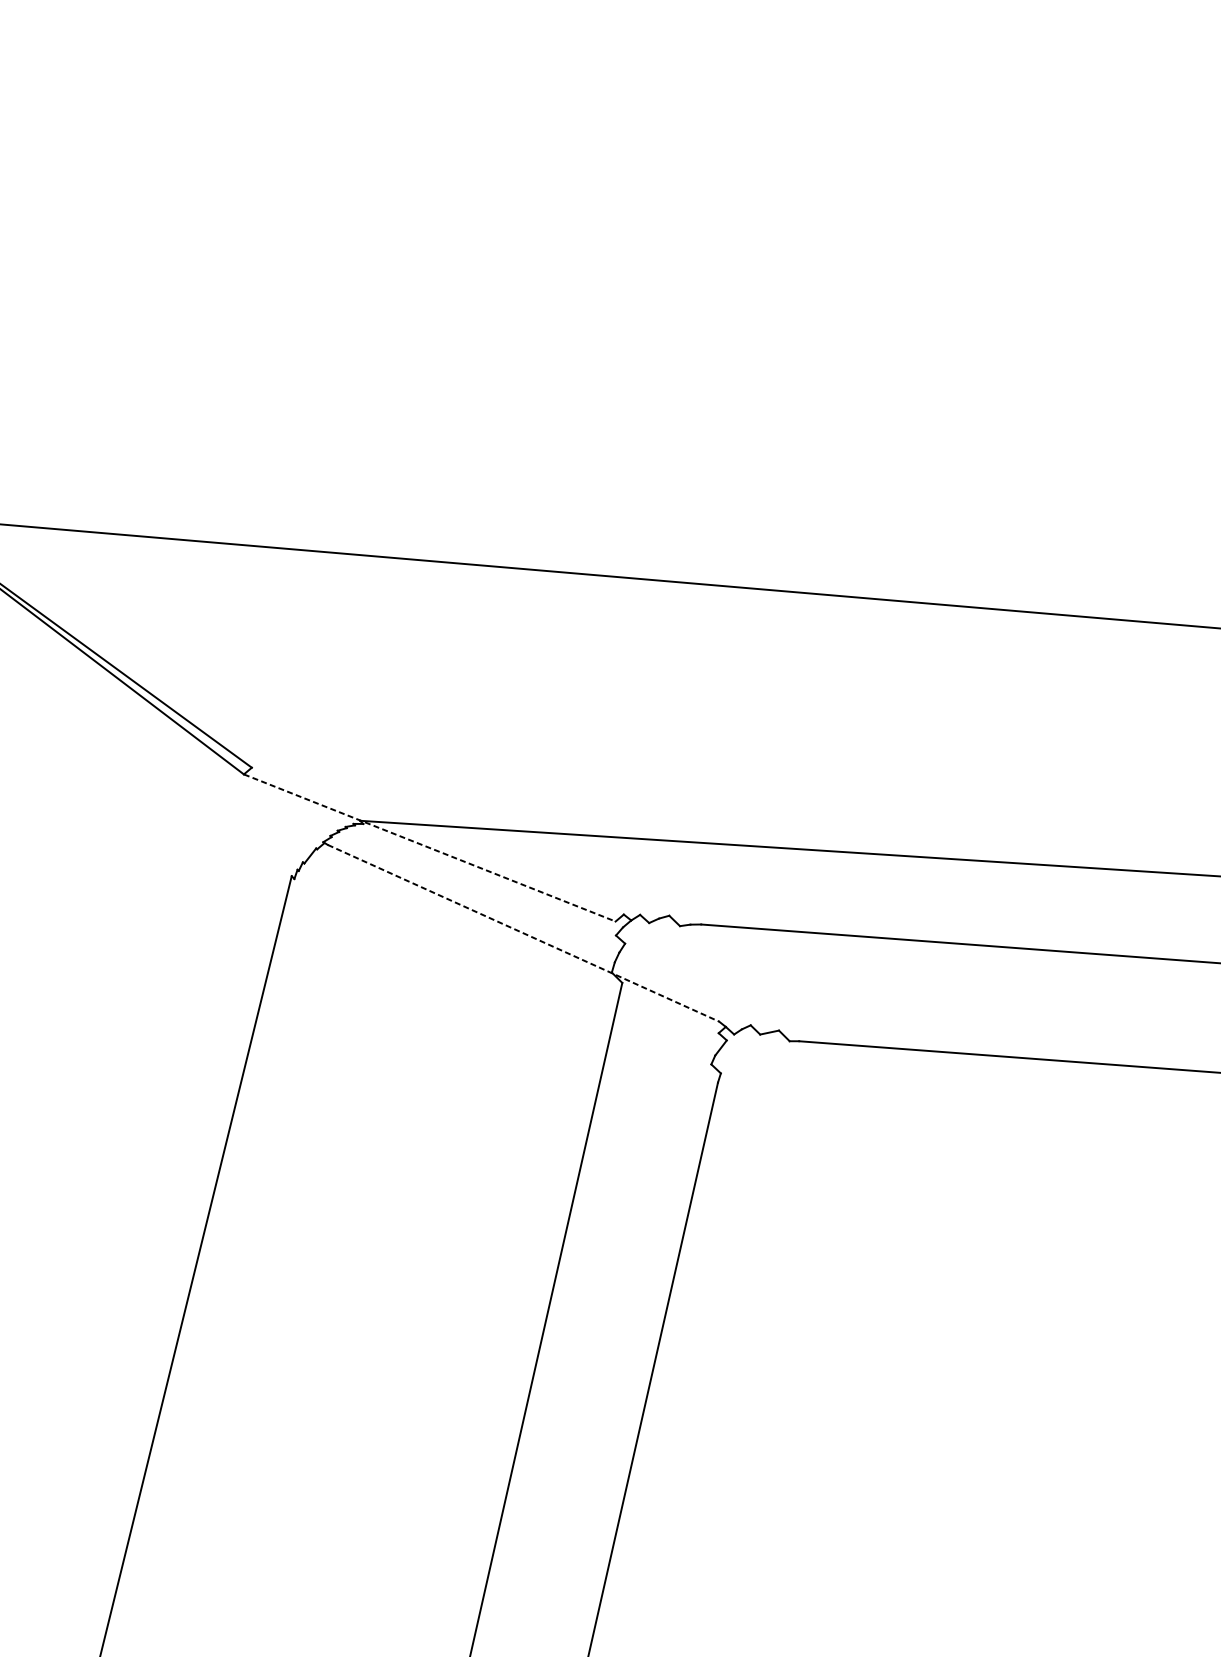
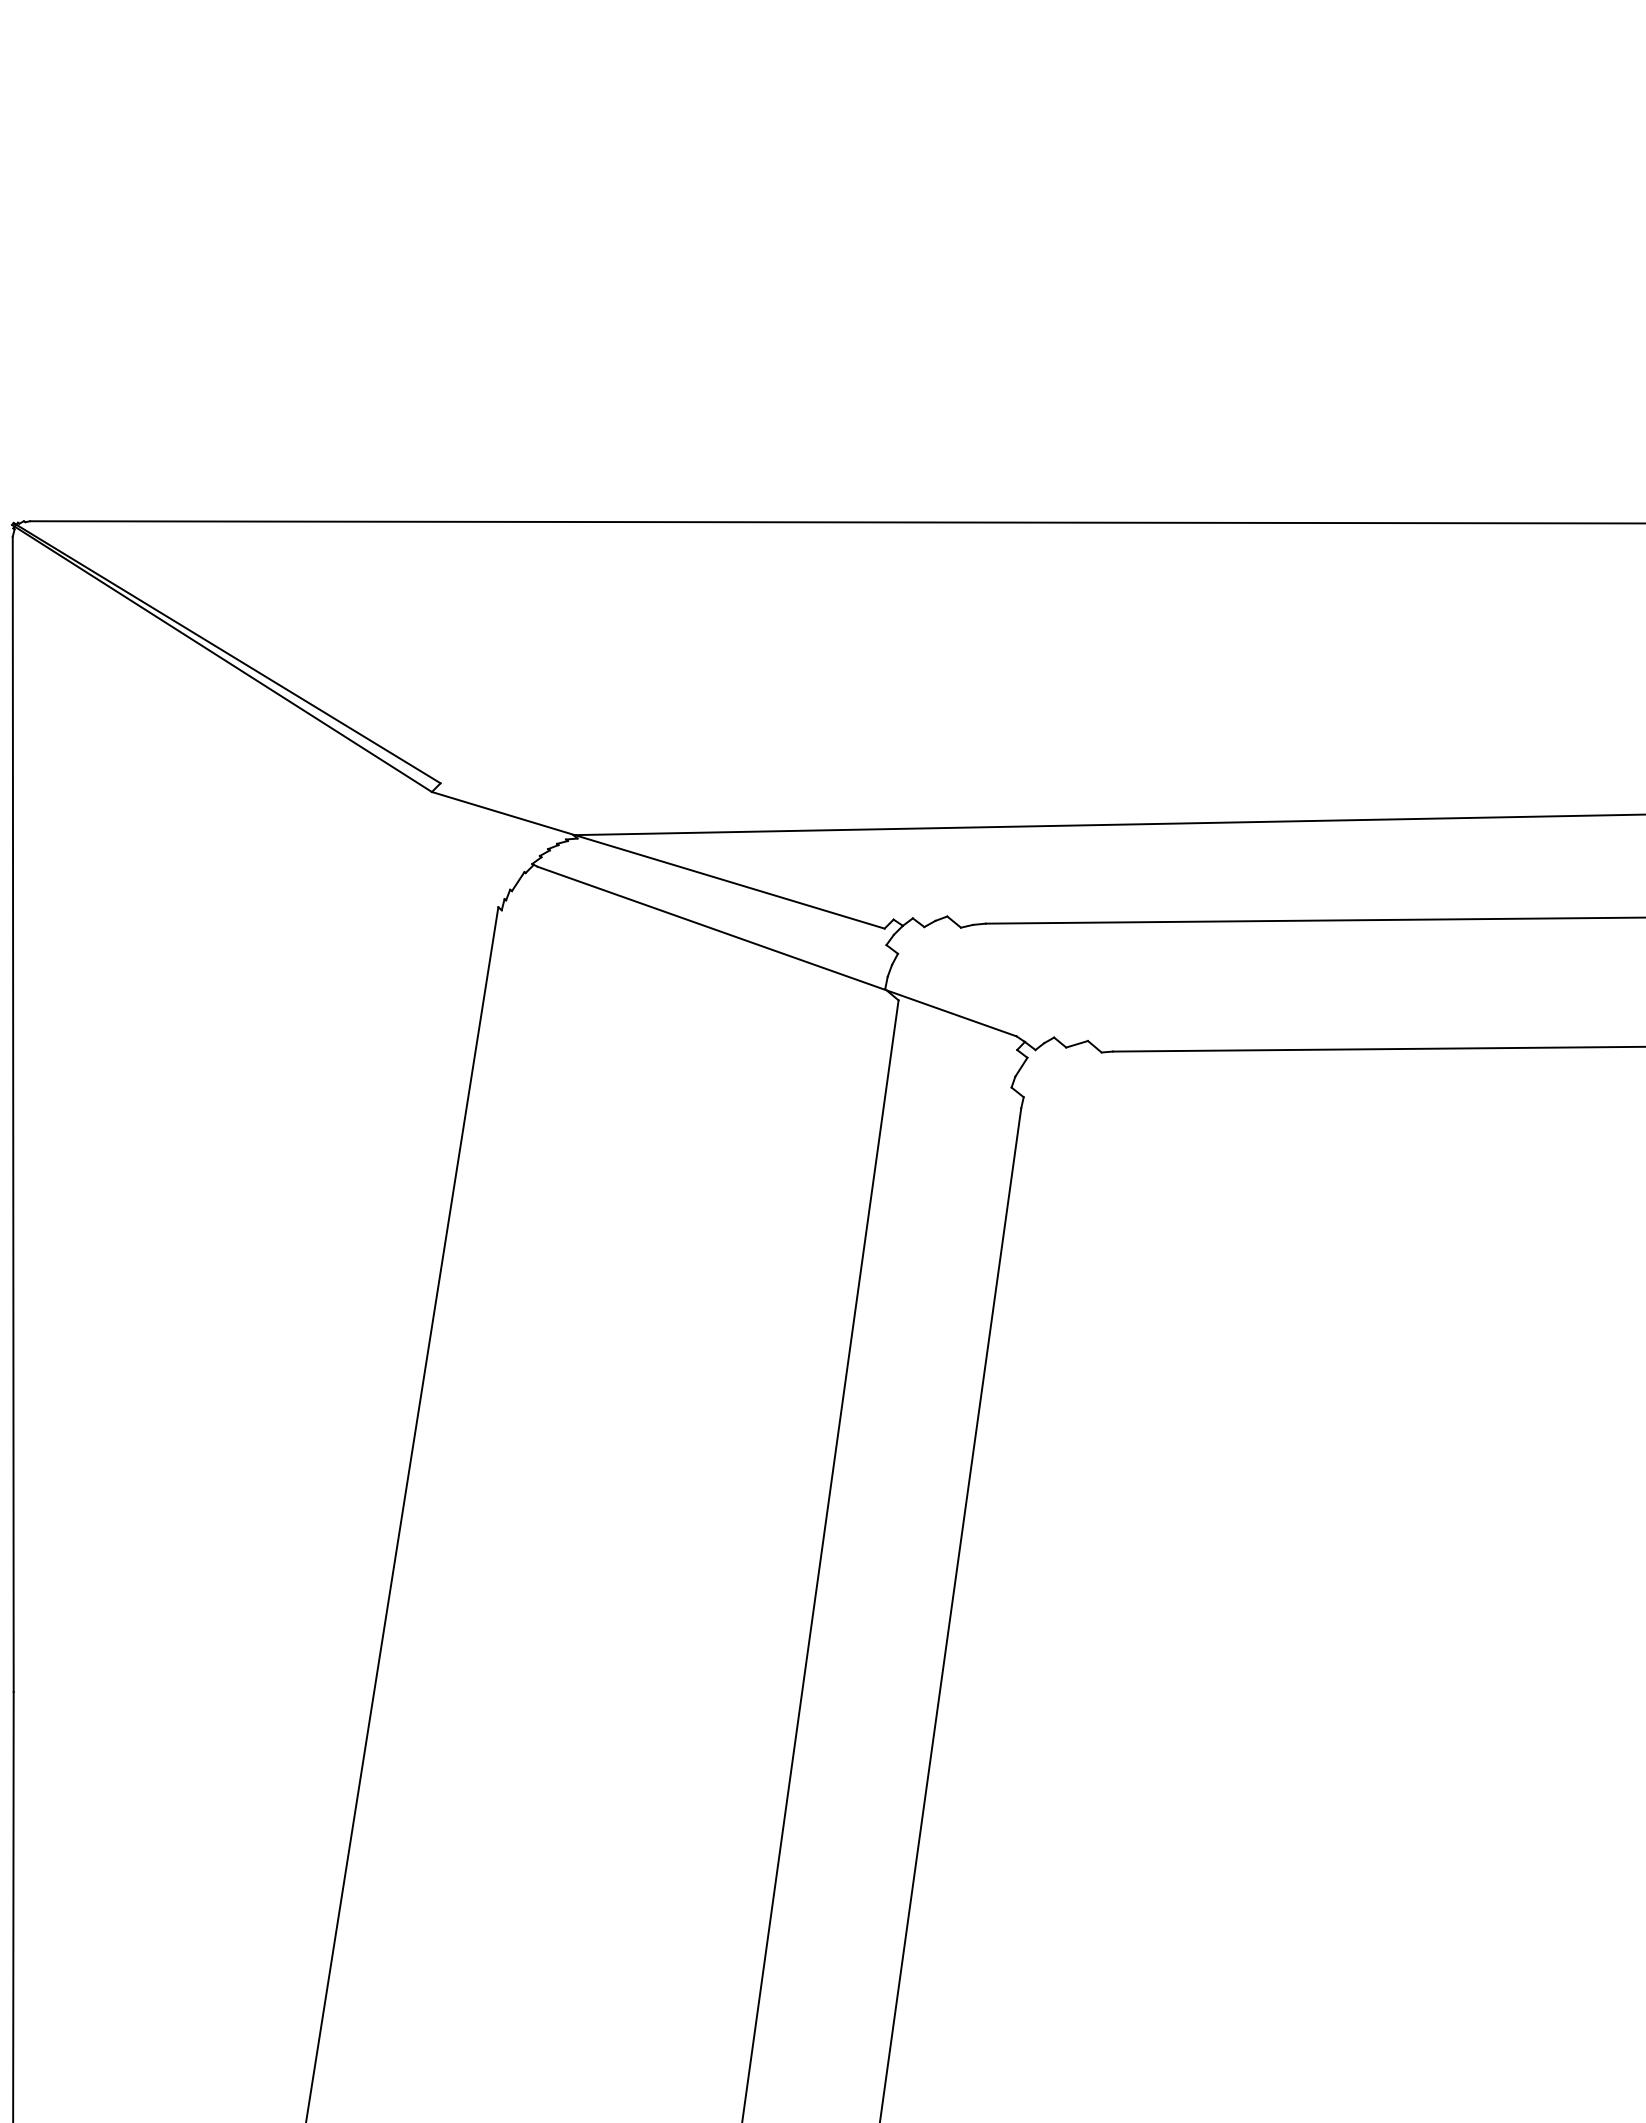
line: (429, 848) -> (658, 860), dashed -> solid
line: (523, 933) -> (777, 951), dashed -> solid

